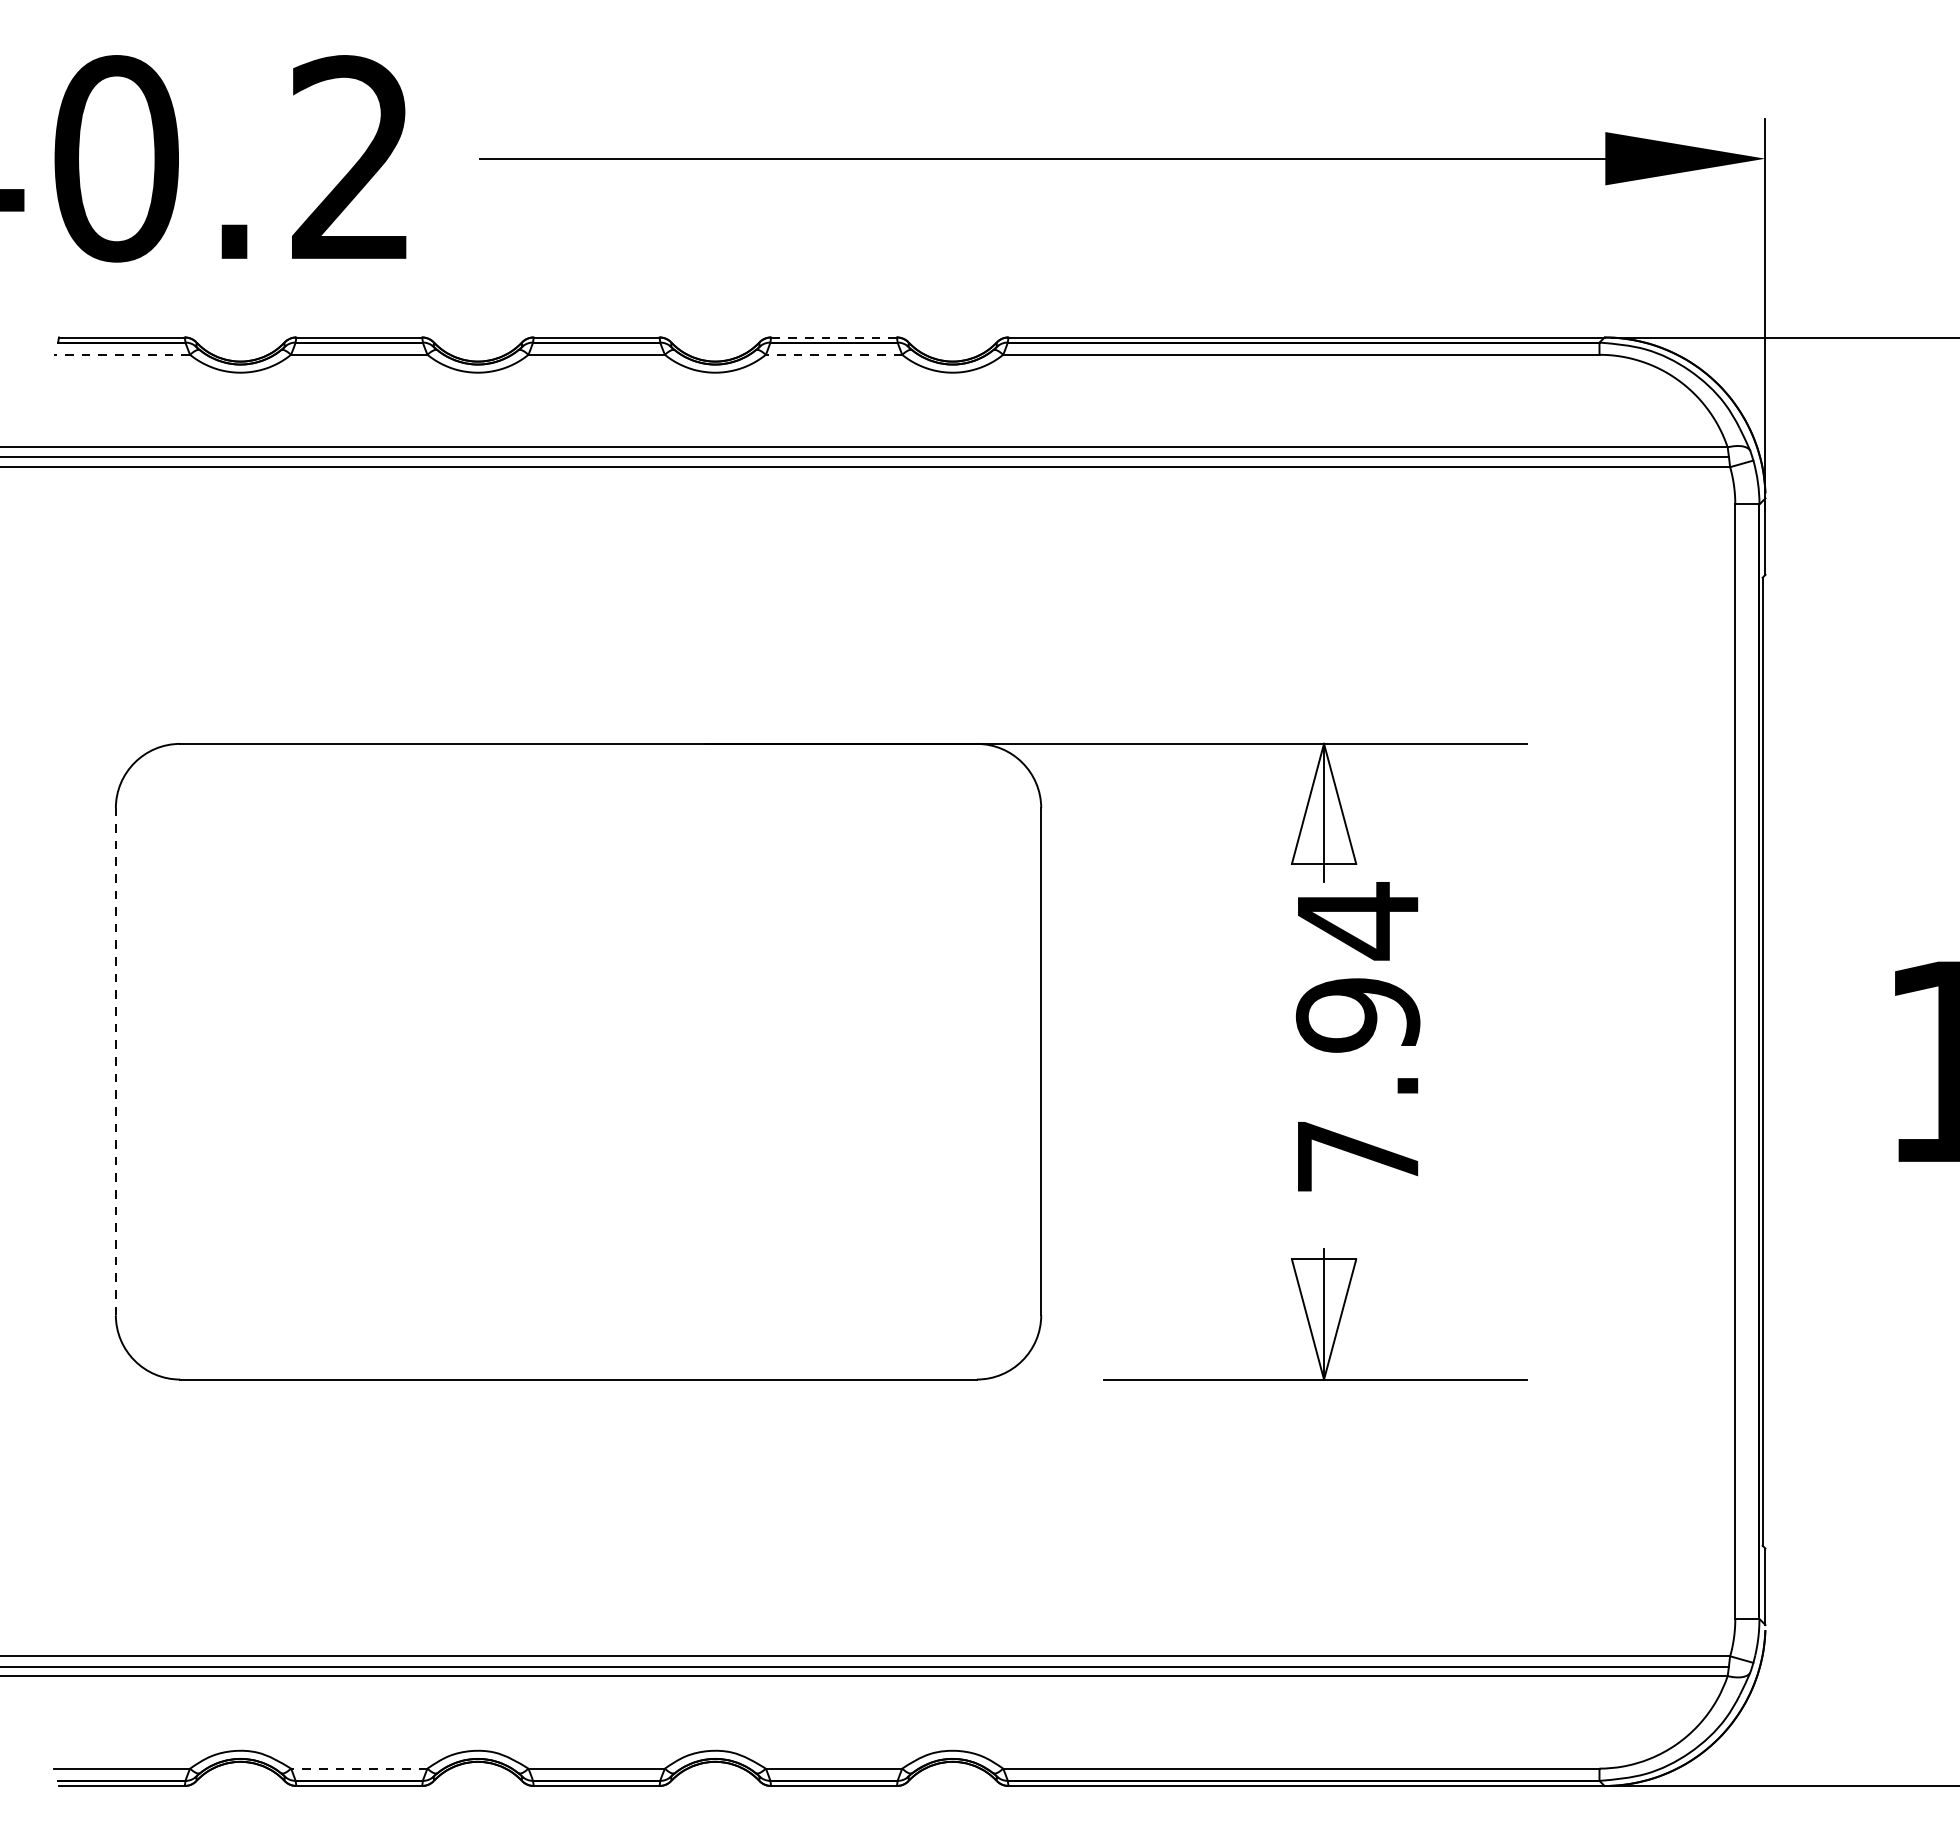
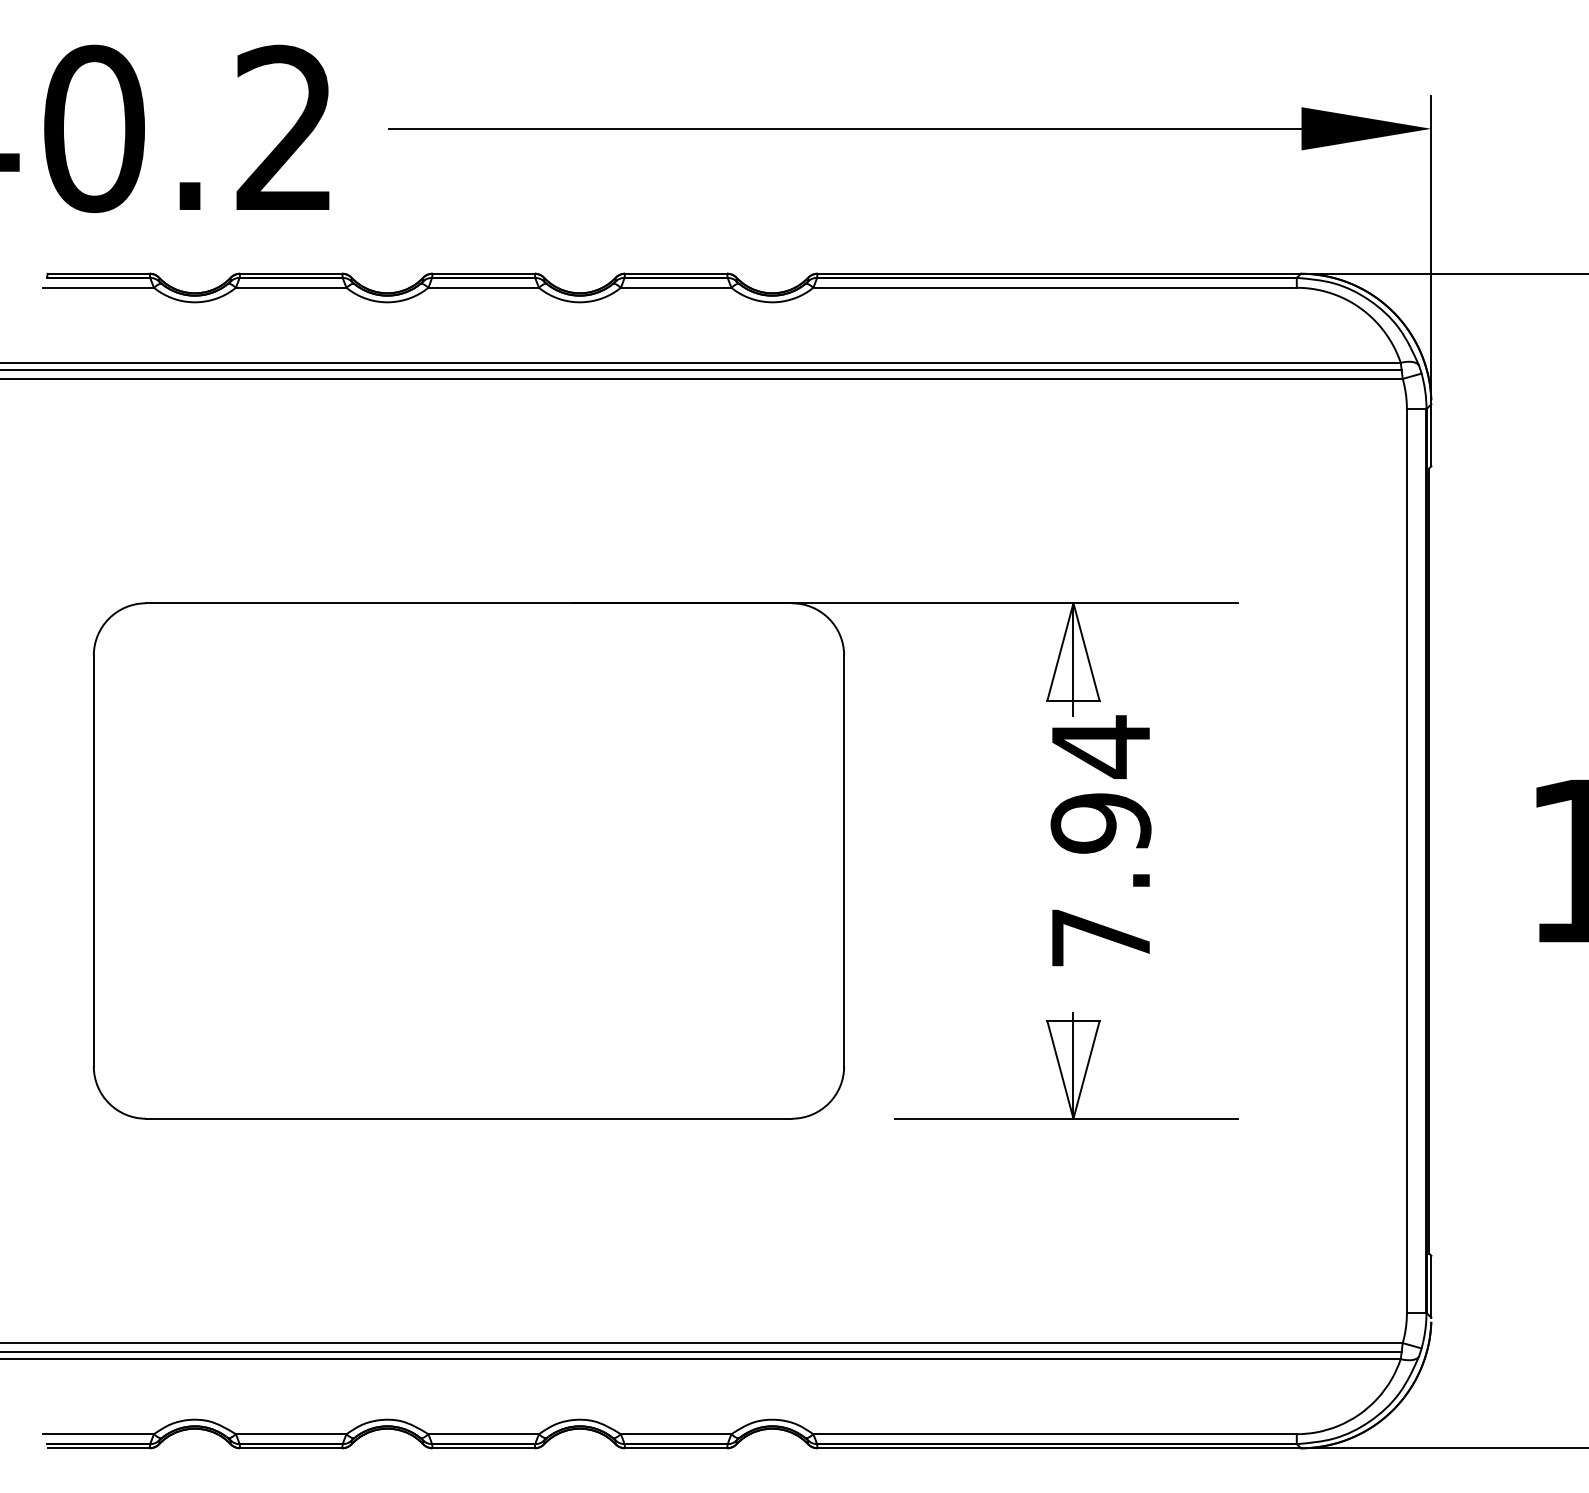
line: (833, 337) -> (675, 273), dashed -> solid
line: (121, 354) -> (98, 287), dashed -> solid
line: (833, 354) -> (675, 287), dashed -> solid
line: (115, 1062) -> (93, 861), dashed -> solid
line: (358, 1769) -> (290, 1434), dashed -> solid

